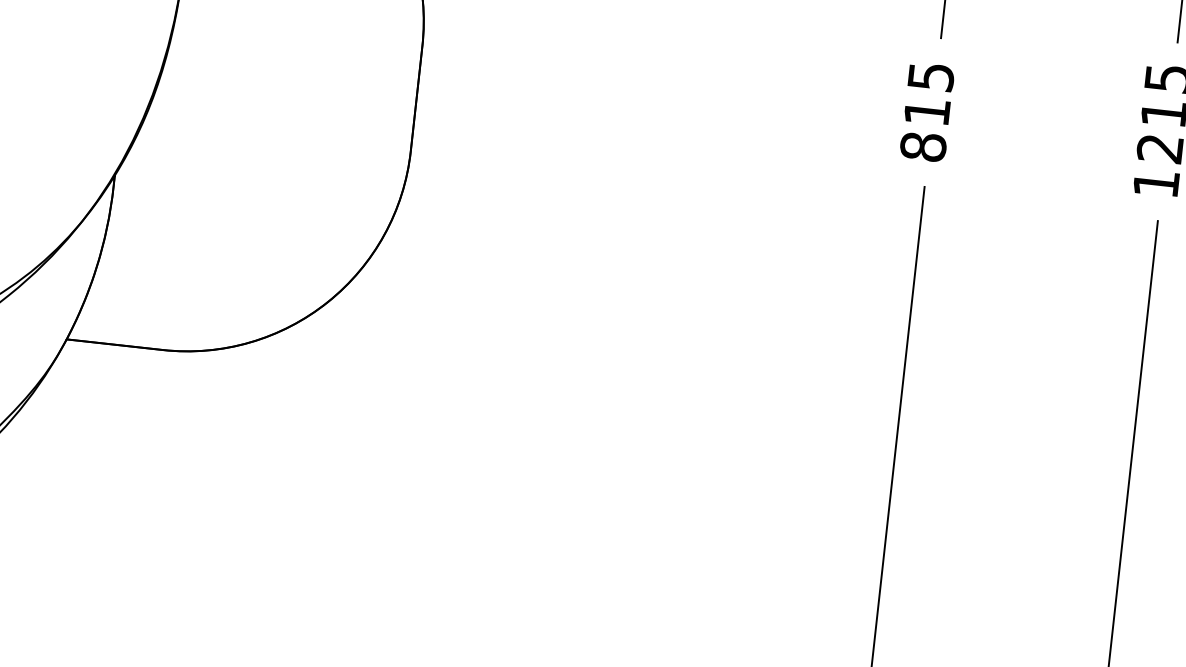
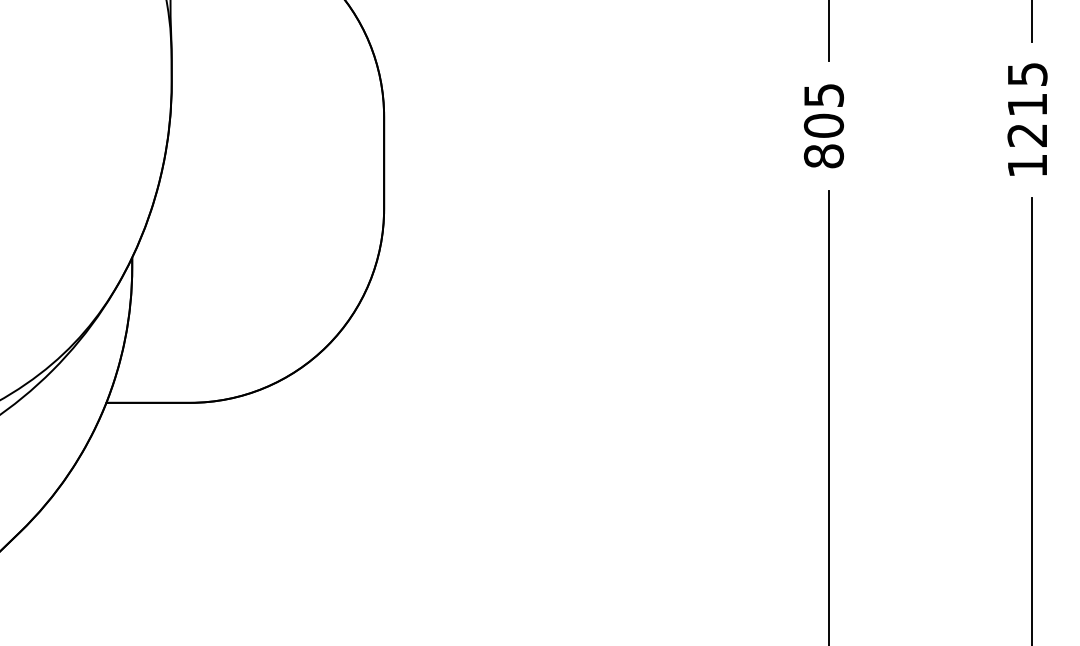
text: (926, 111) -> (823, 125), 815 -> 805

